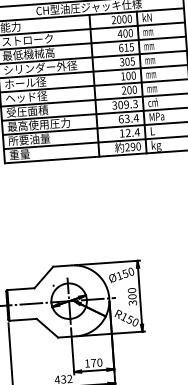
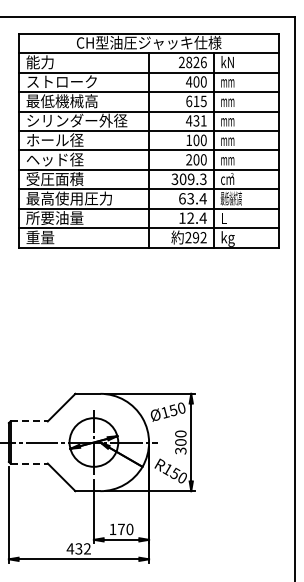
text: (124, 19) -> (196, 62), 2000 -> 2826
text: (127, 61) -> (196, 120), 305 -> 431
text: (156, 116) -> (230, 198), MPa -> 最低機械高
text: (138, 146) -> (203, 237), 290 -> 292
line: (21, 289) -> (29, 421), solid -> dashed
line: (23, 319) -> (29, 463), solid -> dashed

